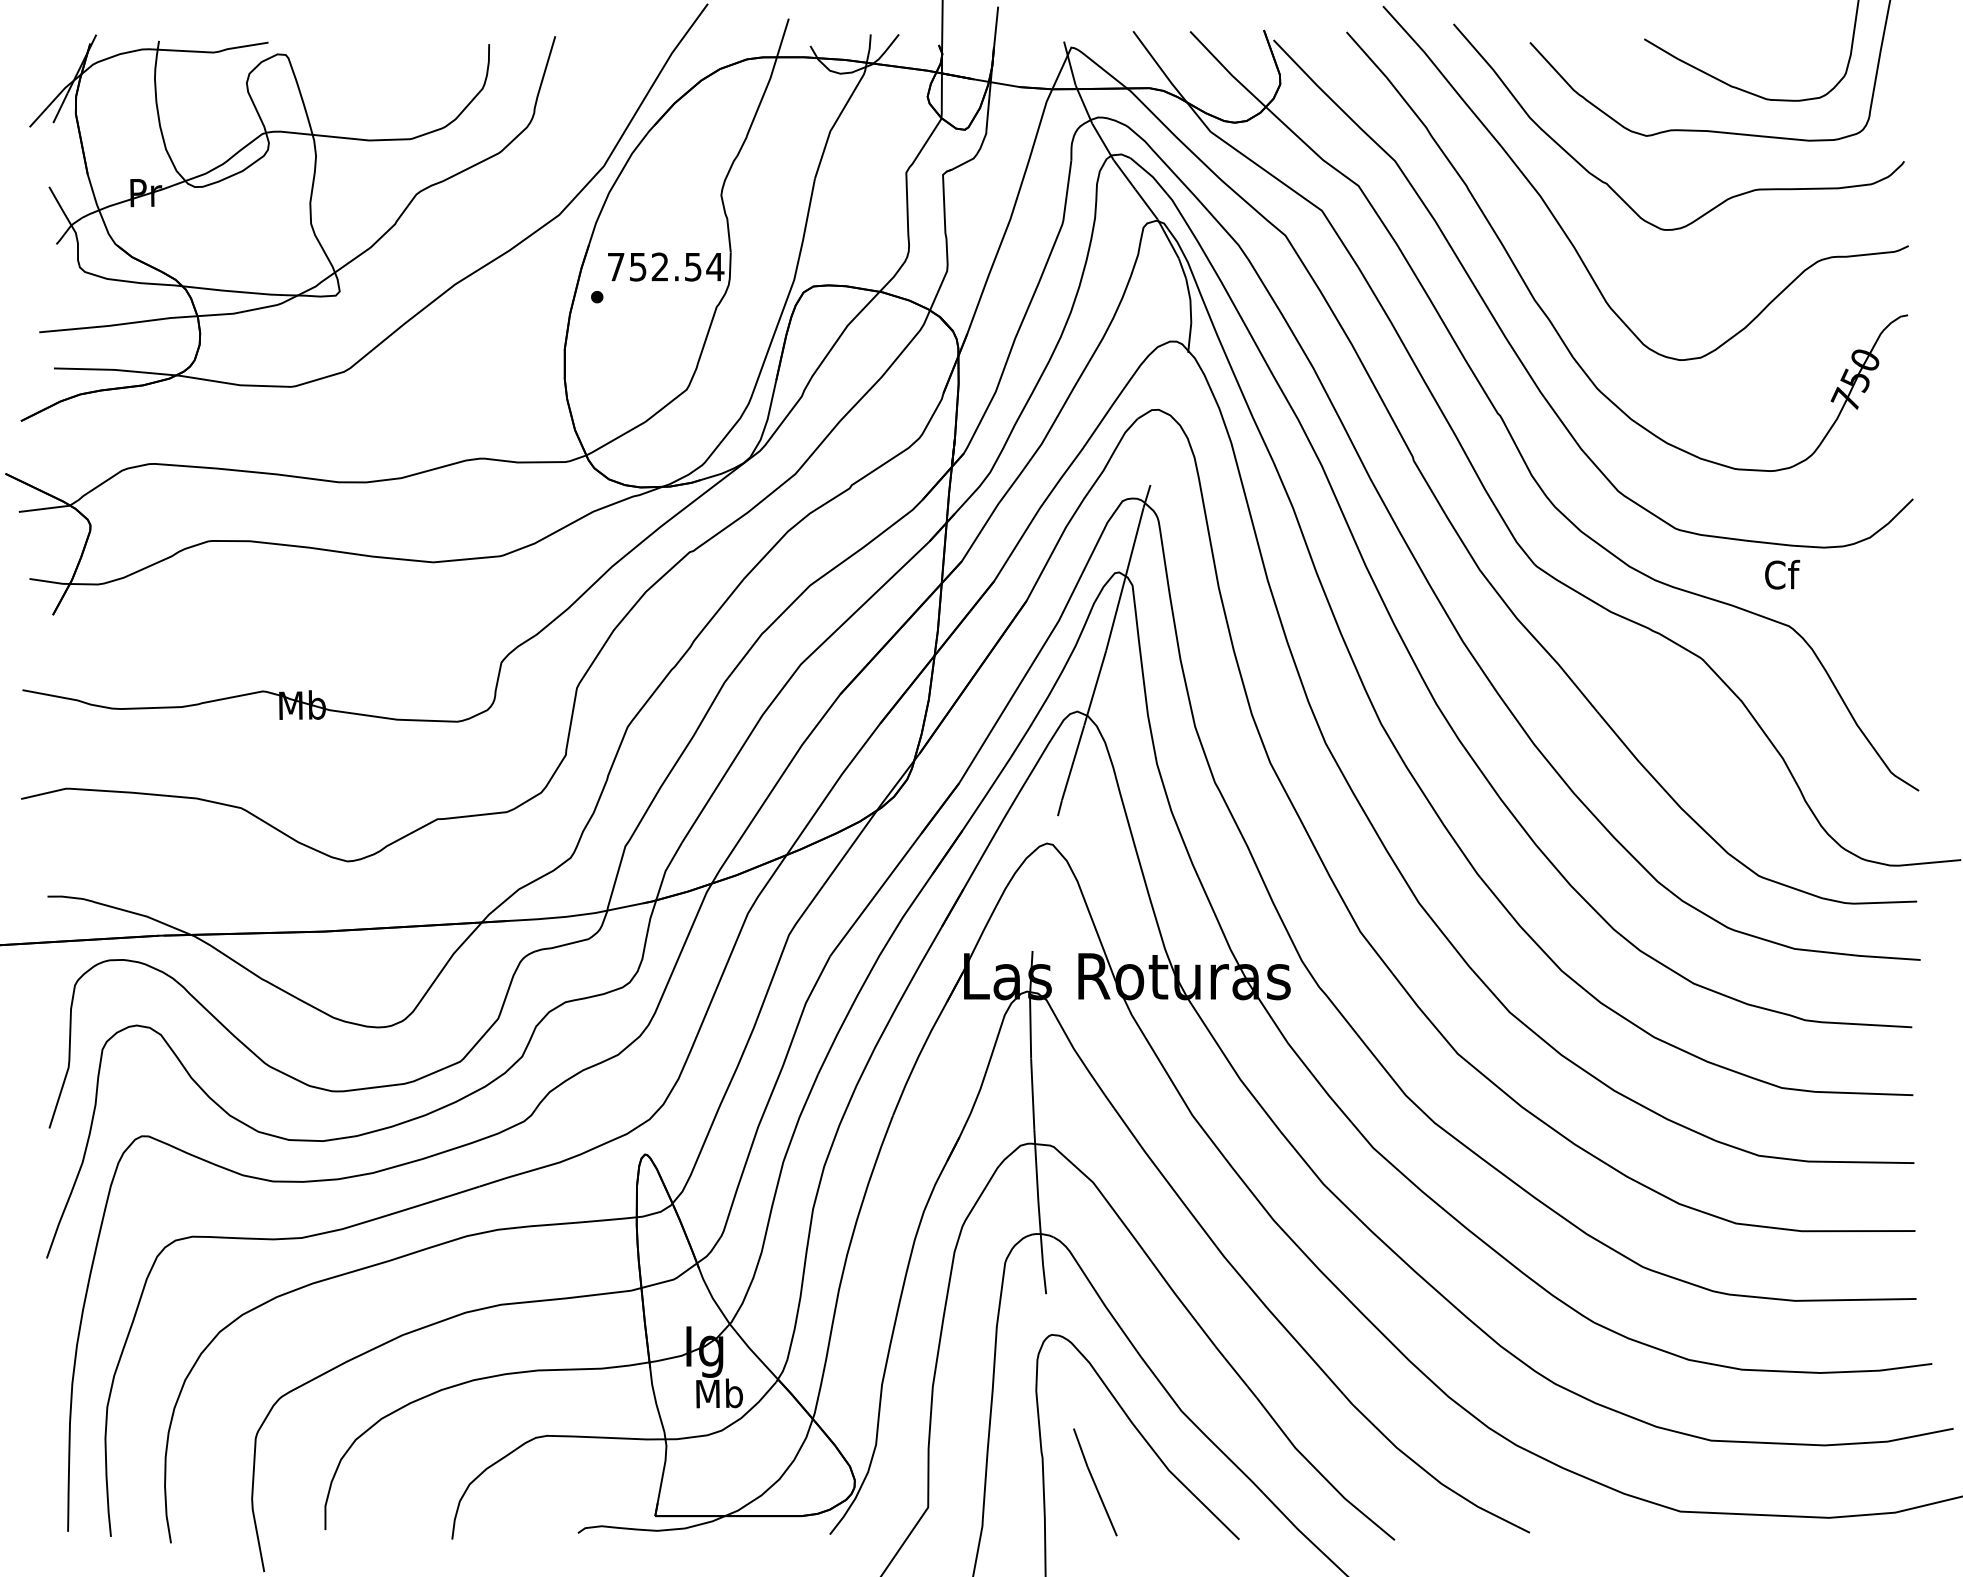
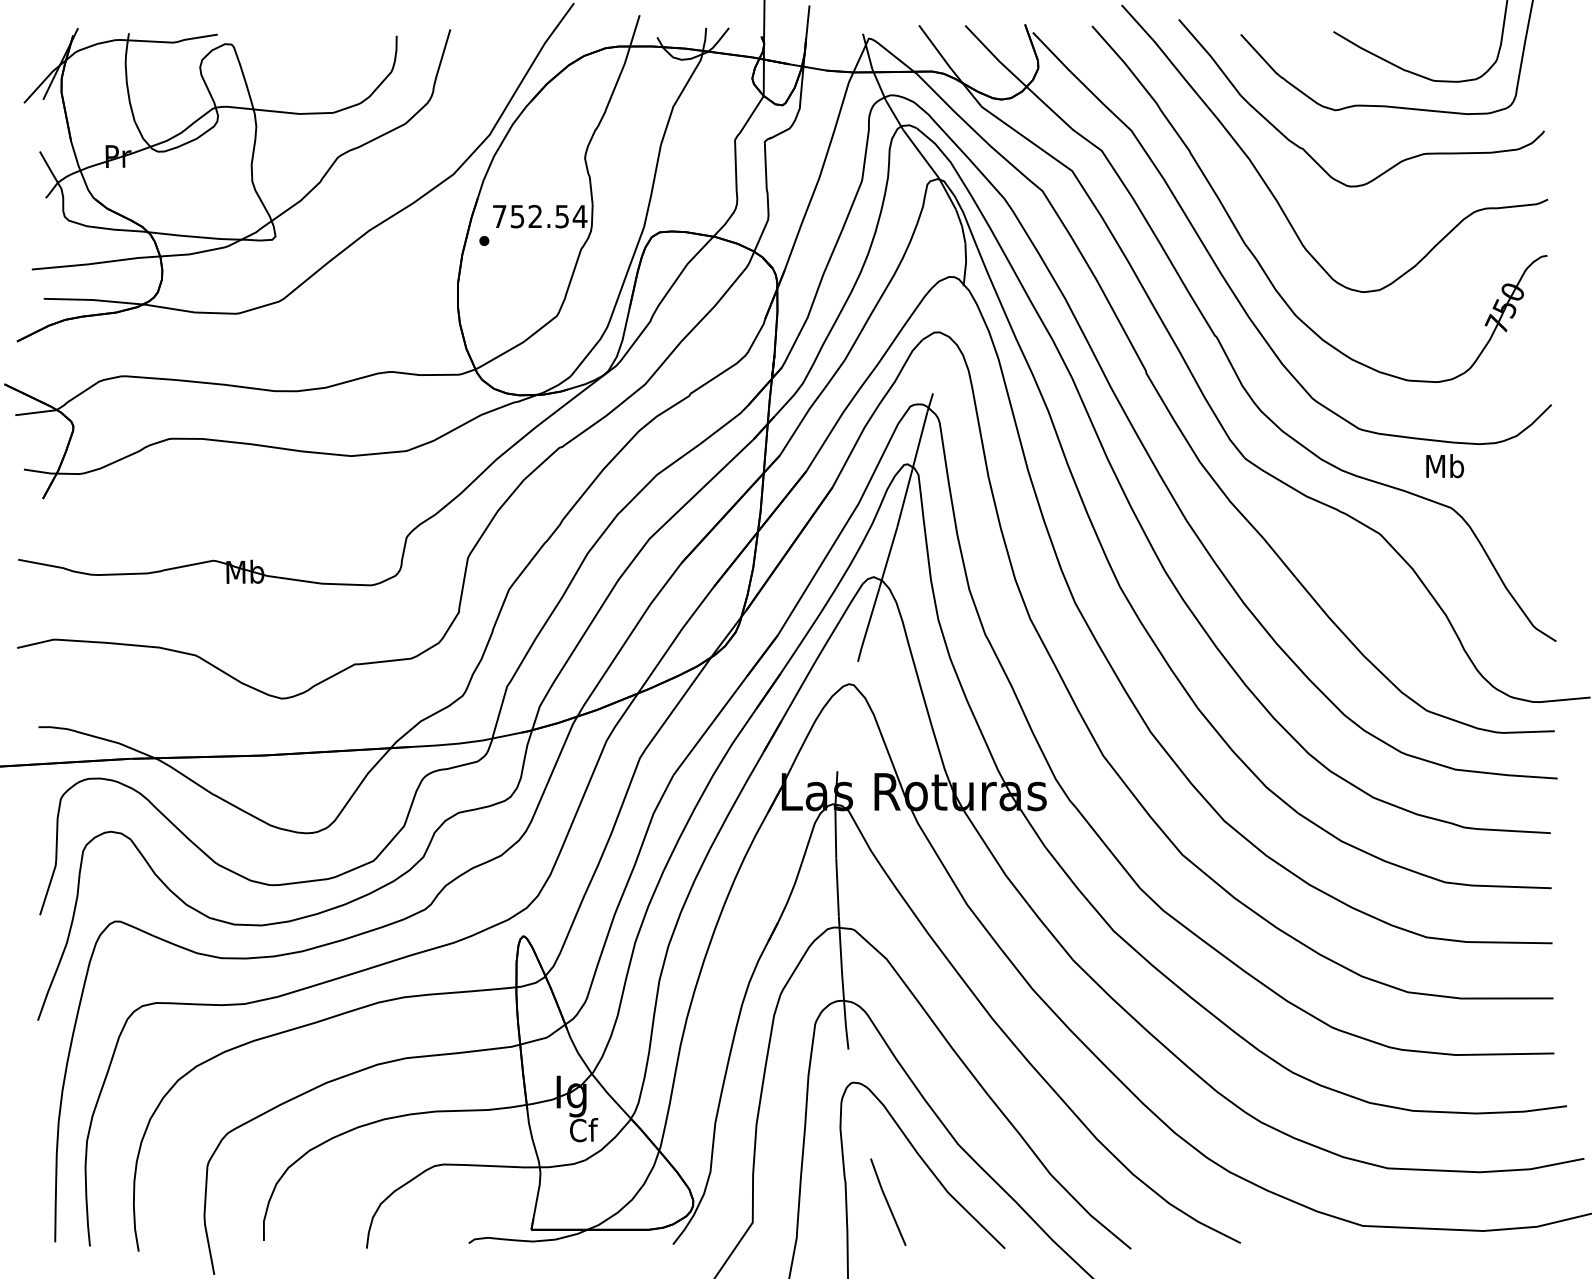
text: (1781, 574) -> (1444, 465), Cf -> Mb
text: (719, 1393) -> (583, 1130), Mb -> Cf

